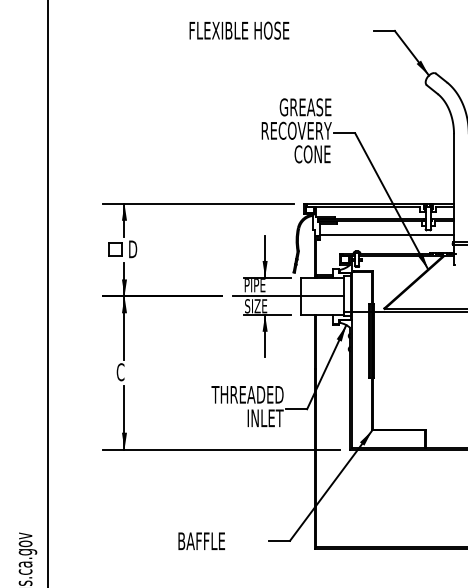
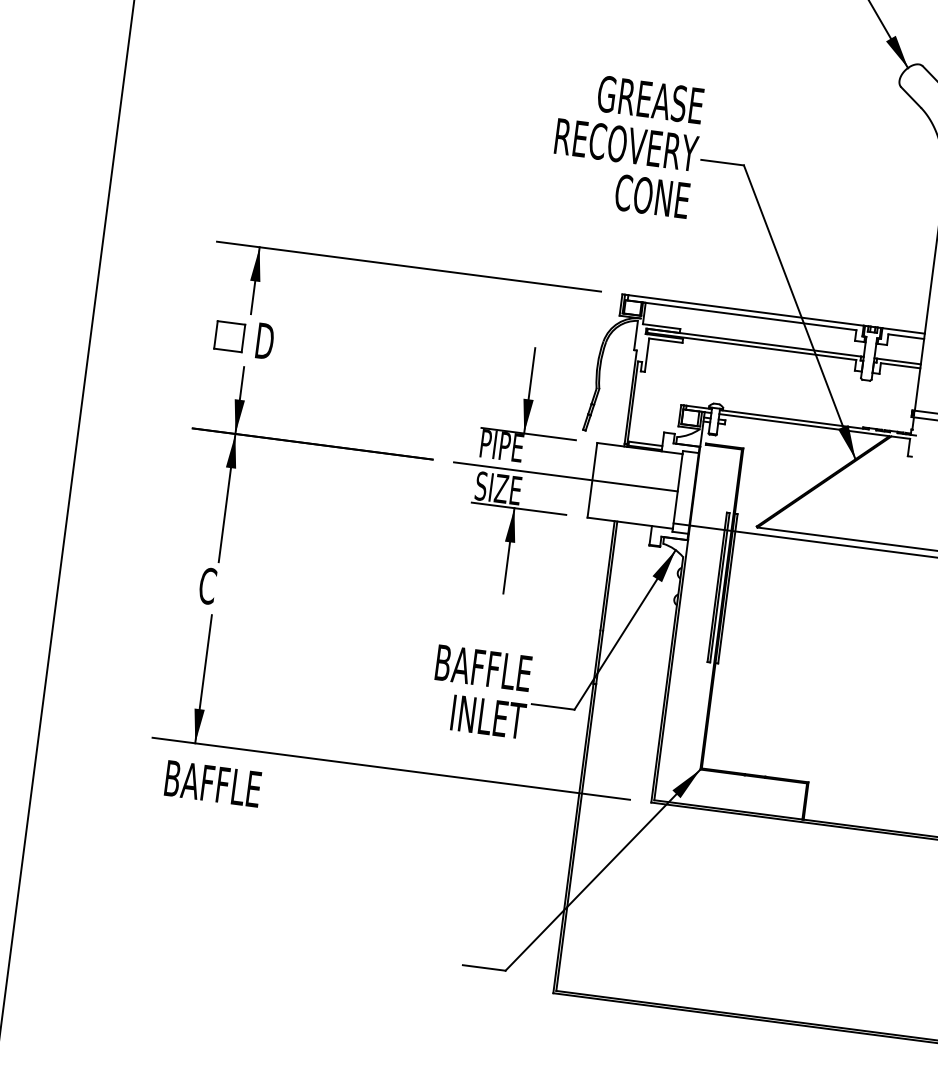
line: (387, 234) -> (782, 378), removed
text: (247, 394) -> (458, 664), THREADED -> BAFFLE
text: (201, 540) -> (212, 782), moved

